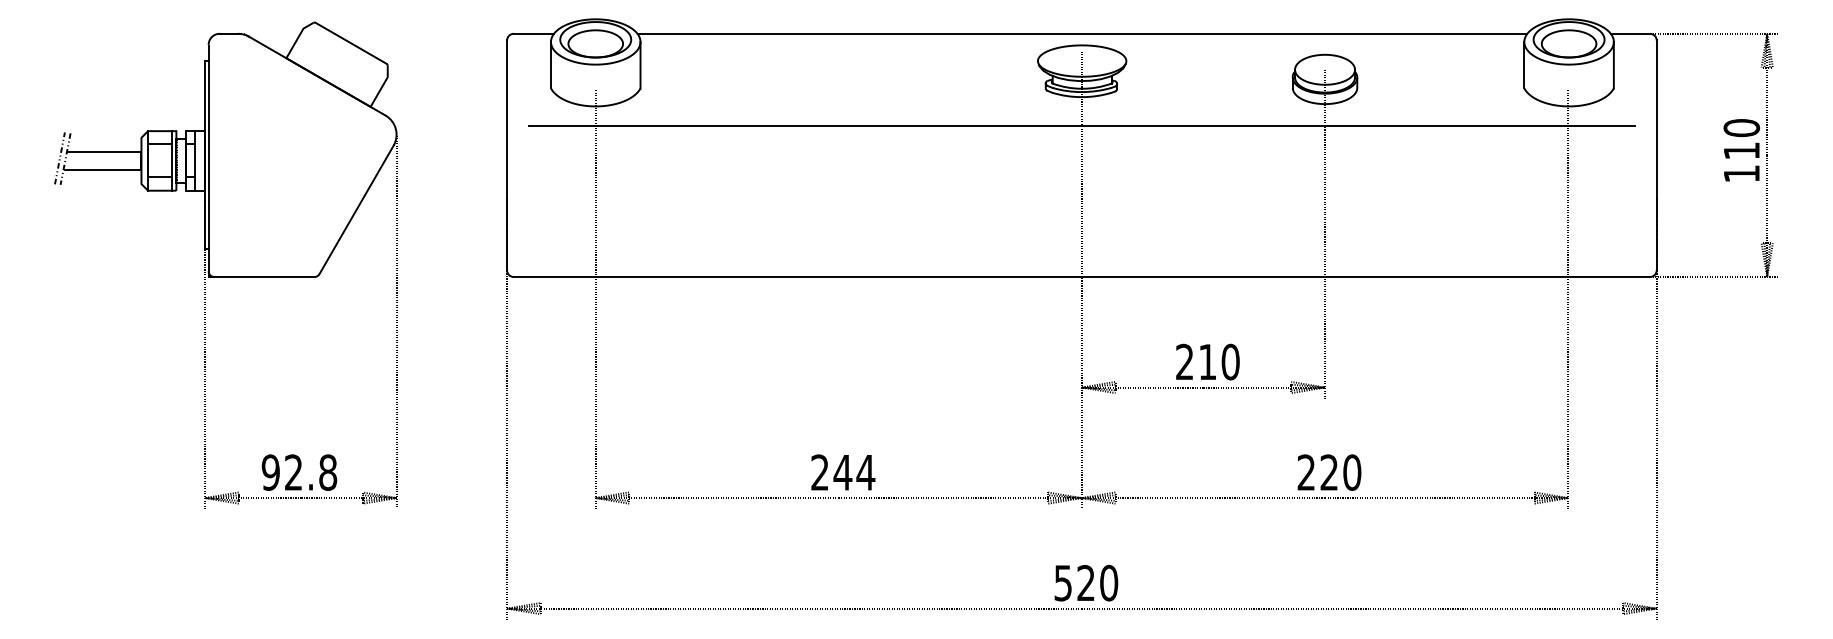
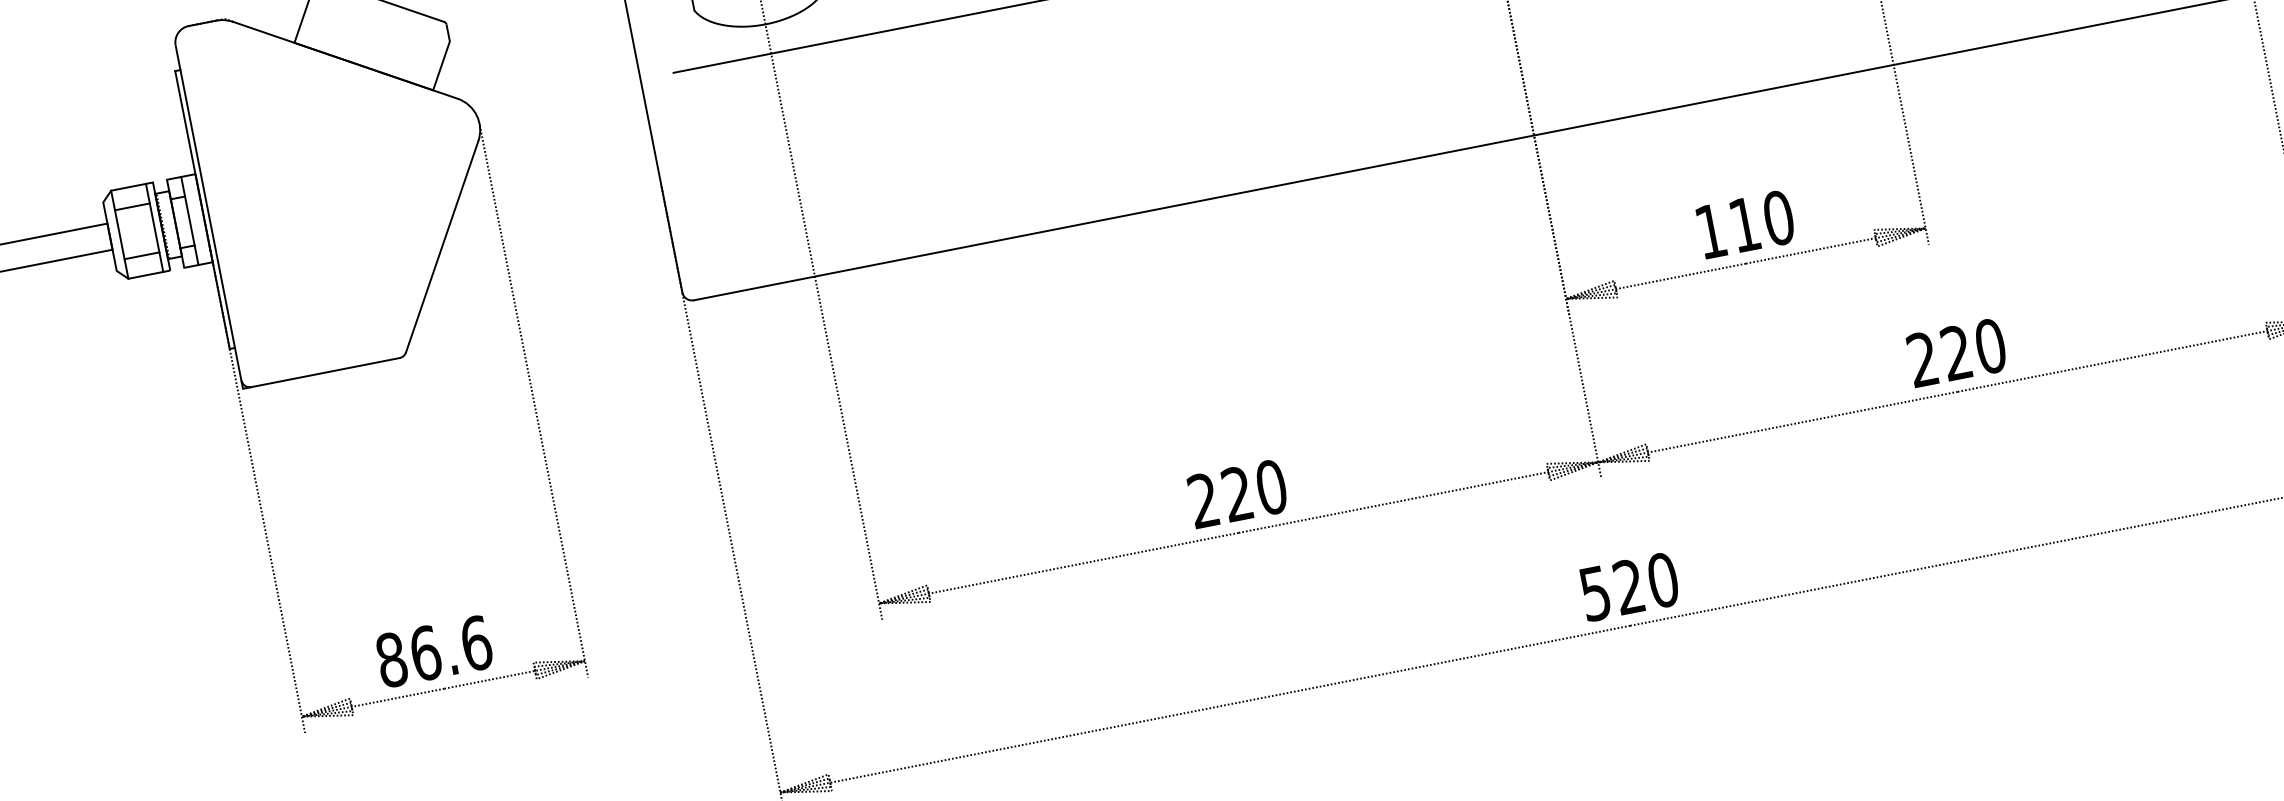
text: (1184, 361) -> (1710, 230), 210 -> 110
text: (299, 472) -> (434, 651), 92.8 -> 86.6
text: (854, 472) -> (1254, 490), 244 -> 220

